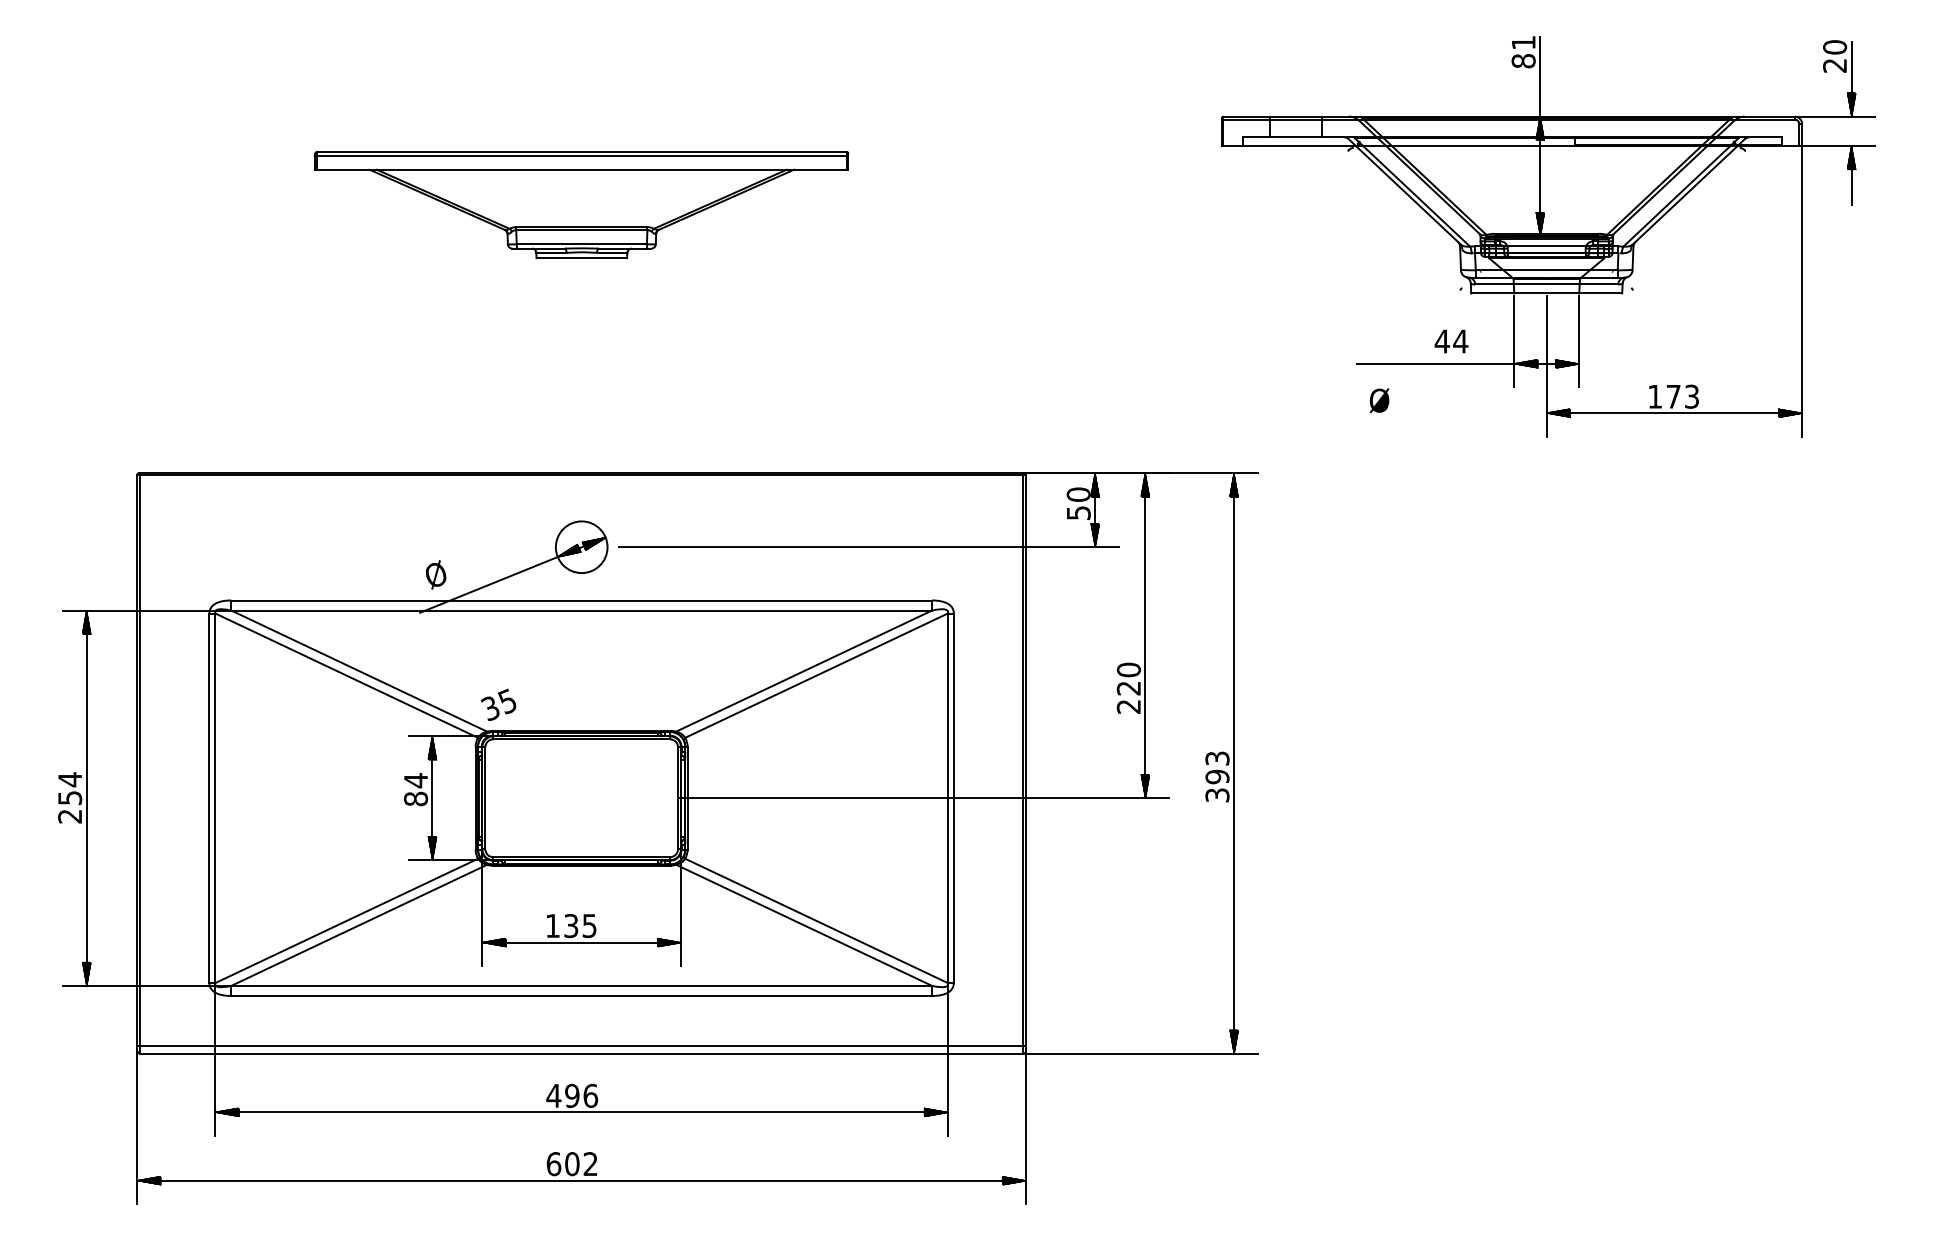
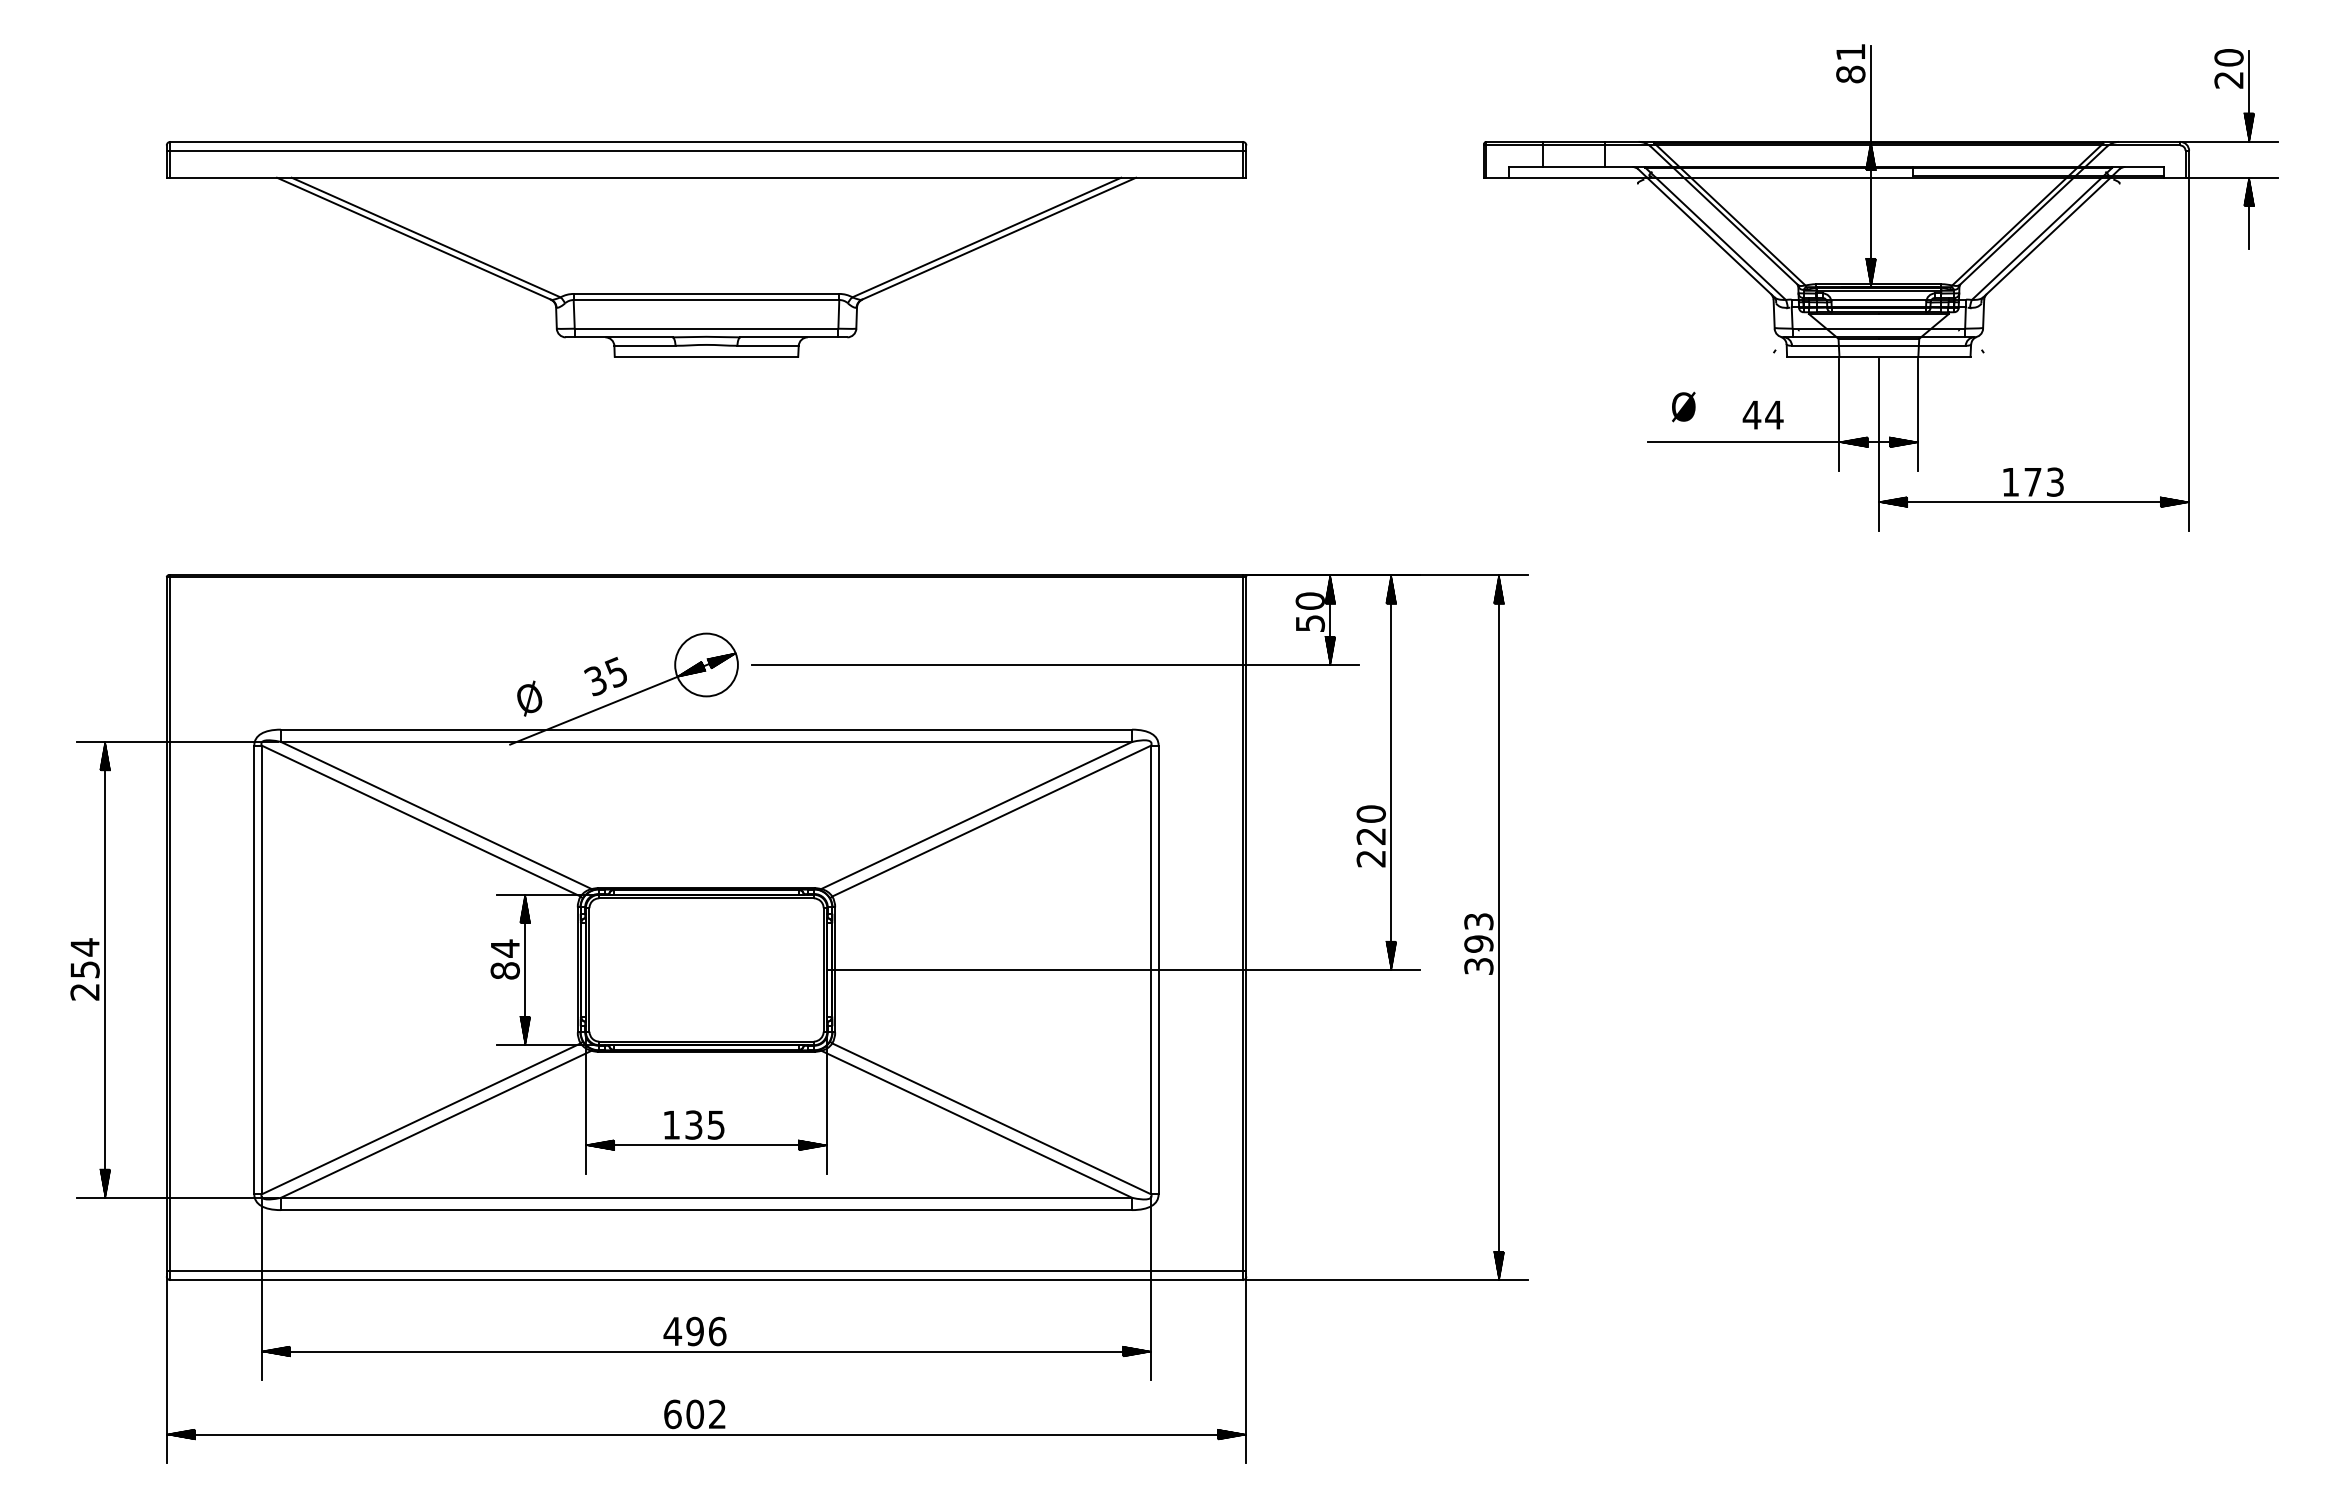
part: (581, 205) -> (706, 249), size x1.67
text: (1379, 400) -> (1683, 406), moved
text: (498, 704) -> (605, 676), moved

